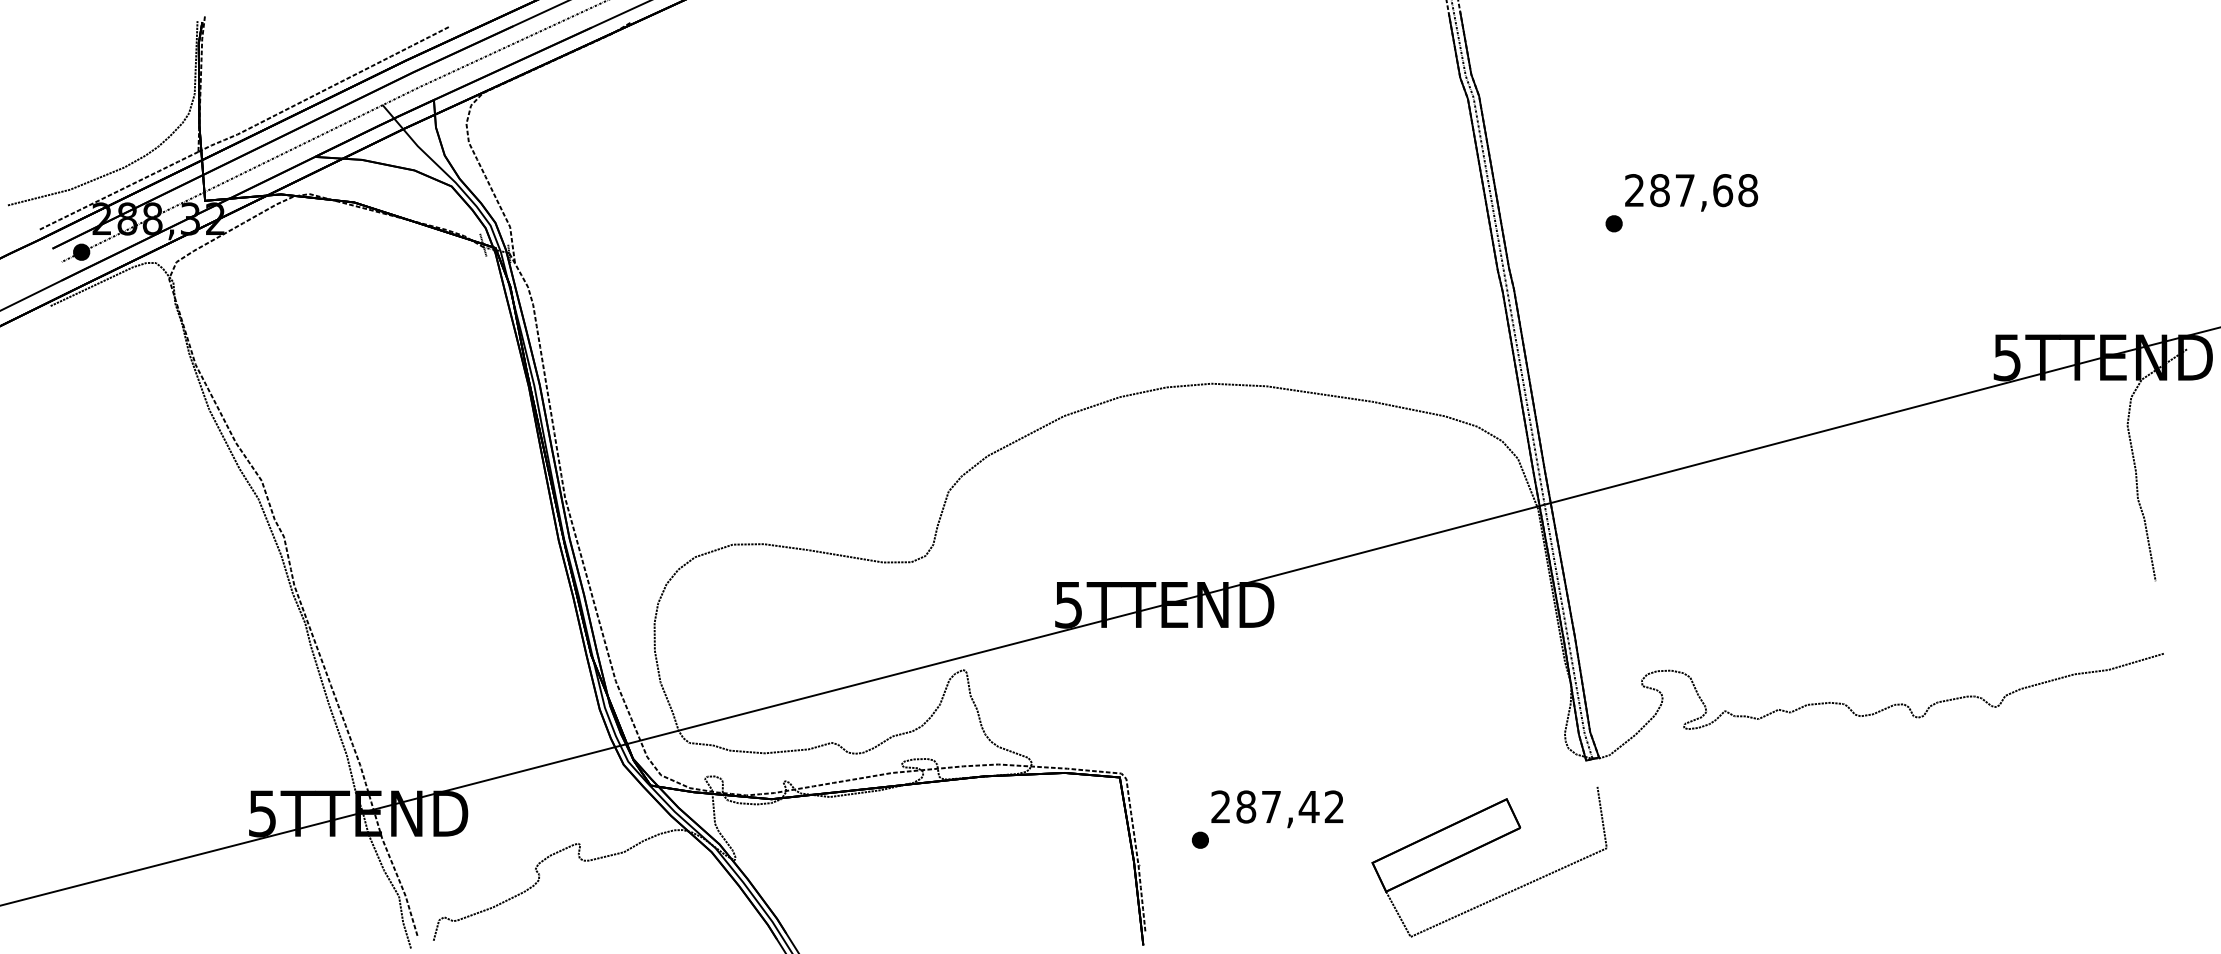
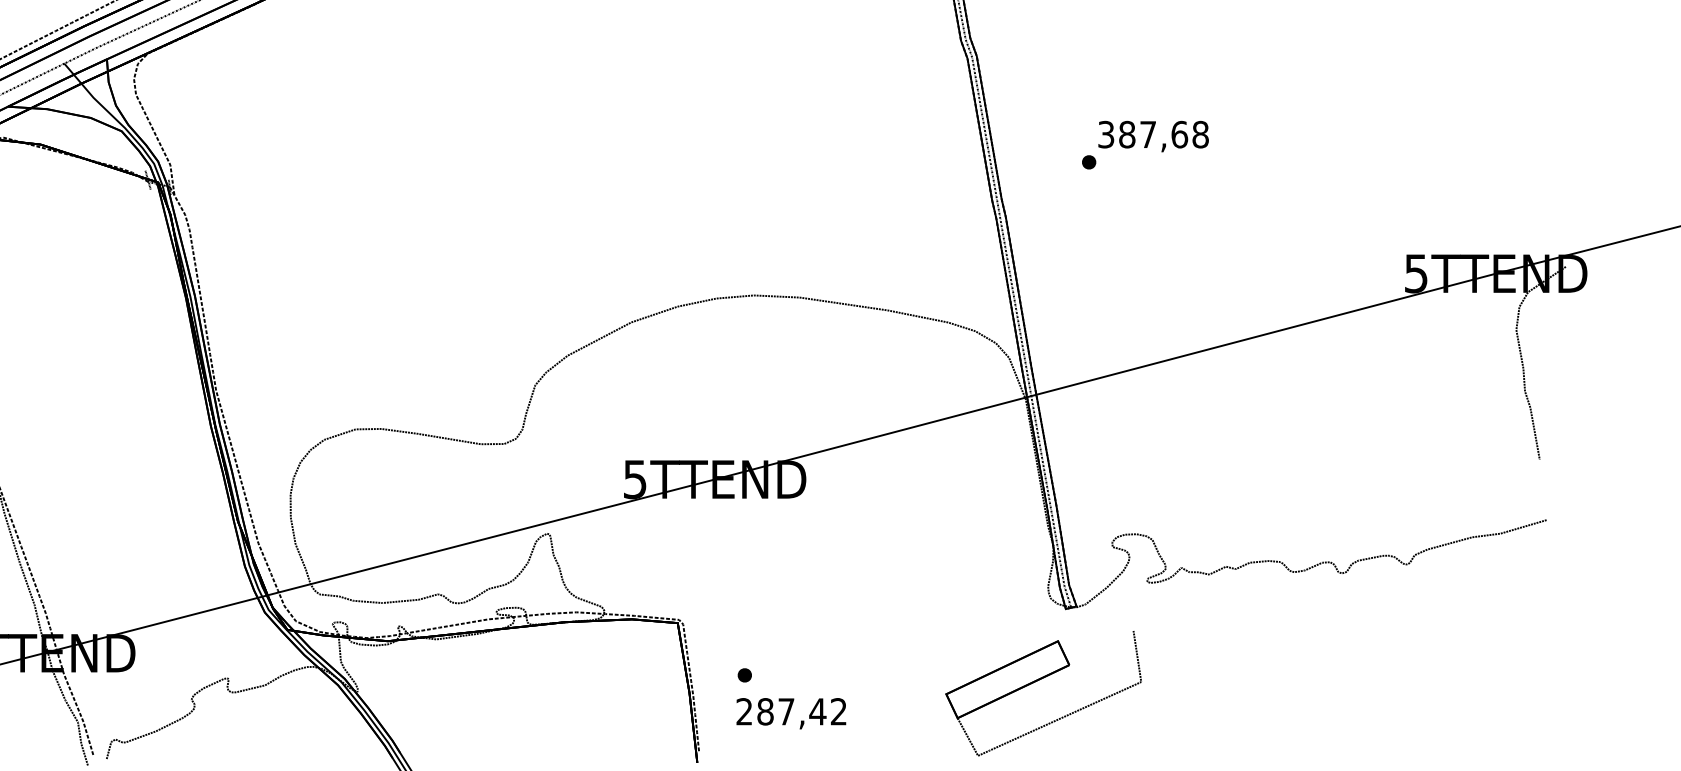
text: (1634, 190) -> (1106, 134), 287,68 -> 387,68
text: (1277, 809) -> (791, 713), moved
part: (1482, 847) -> (1037, 681), moved

